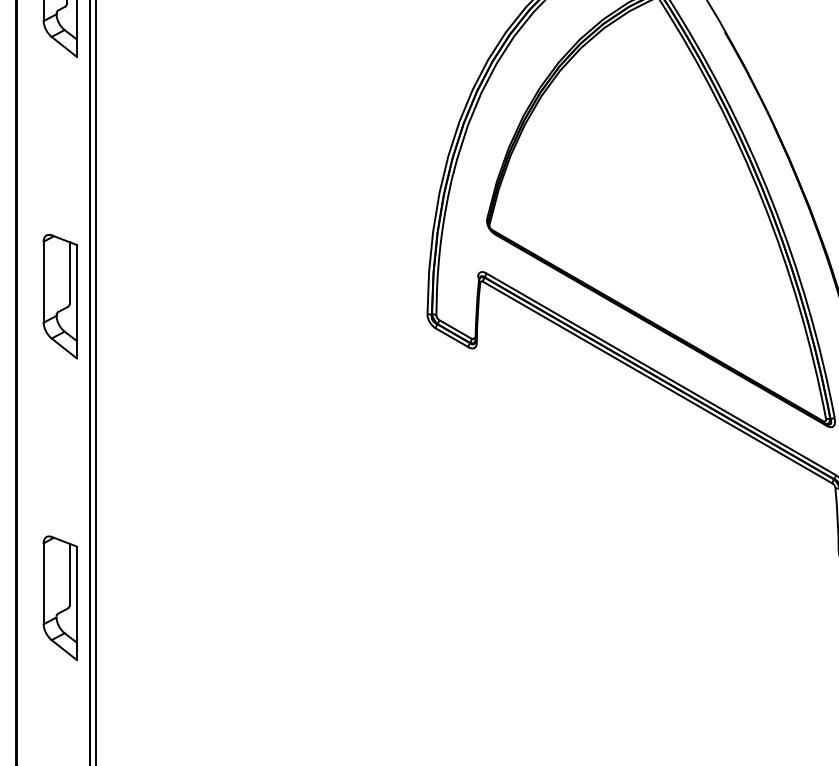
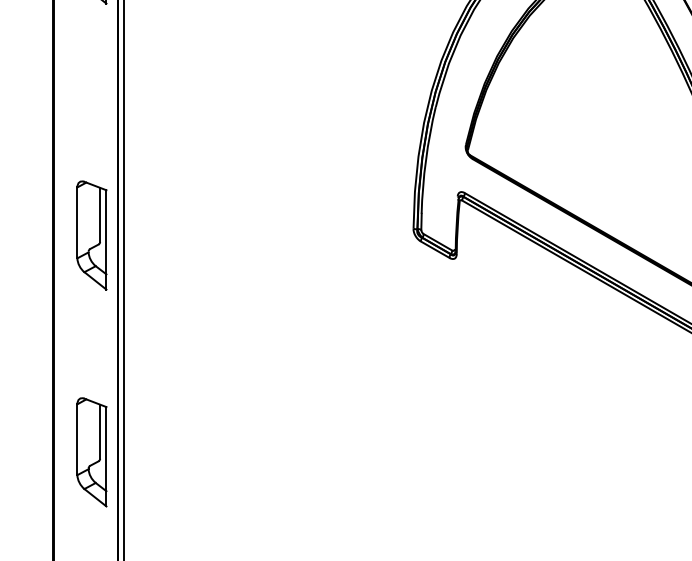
part: (59, 296) -> (91, 235), moved
part: (59, 597) -> (91, 451), moved

